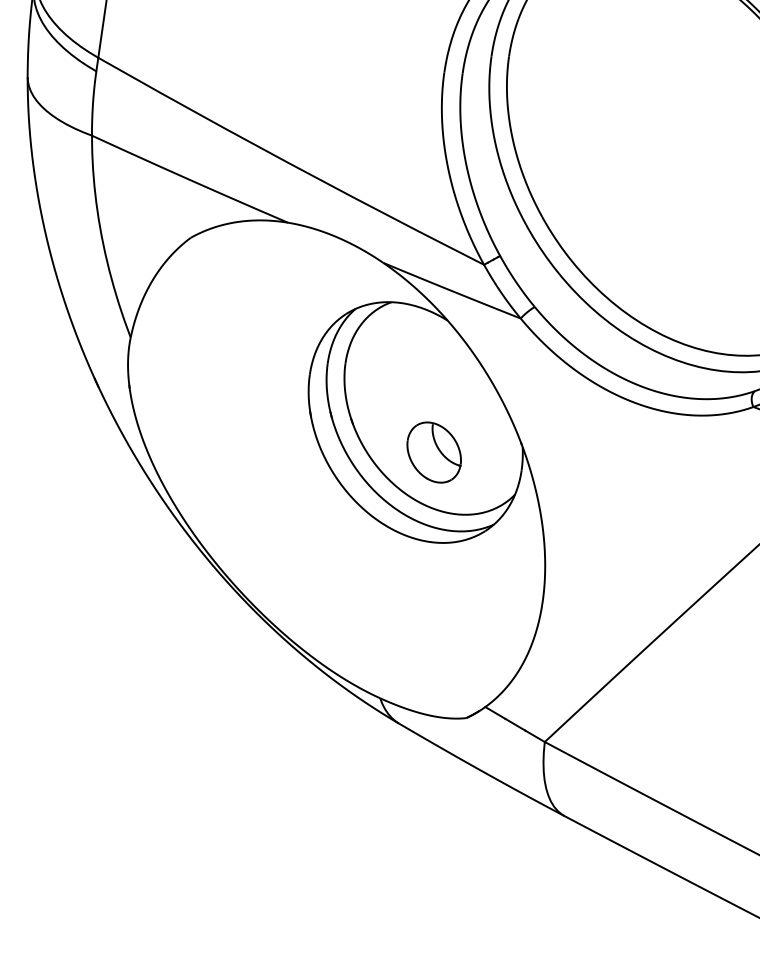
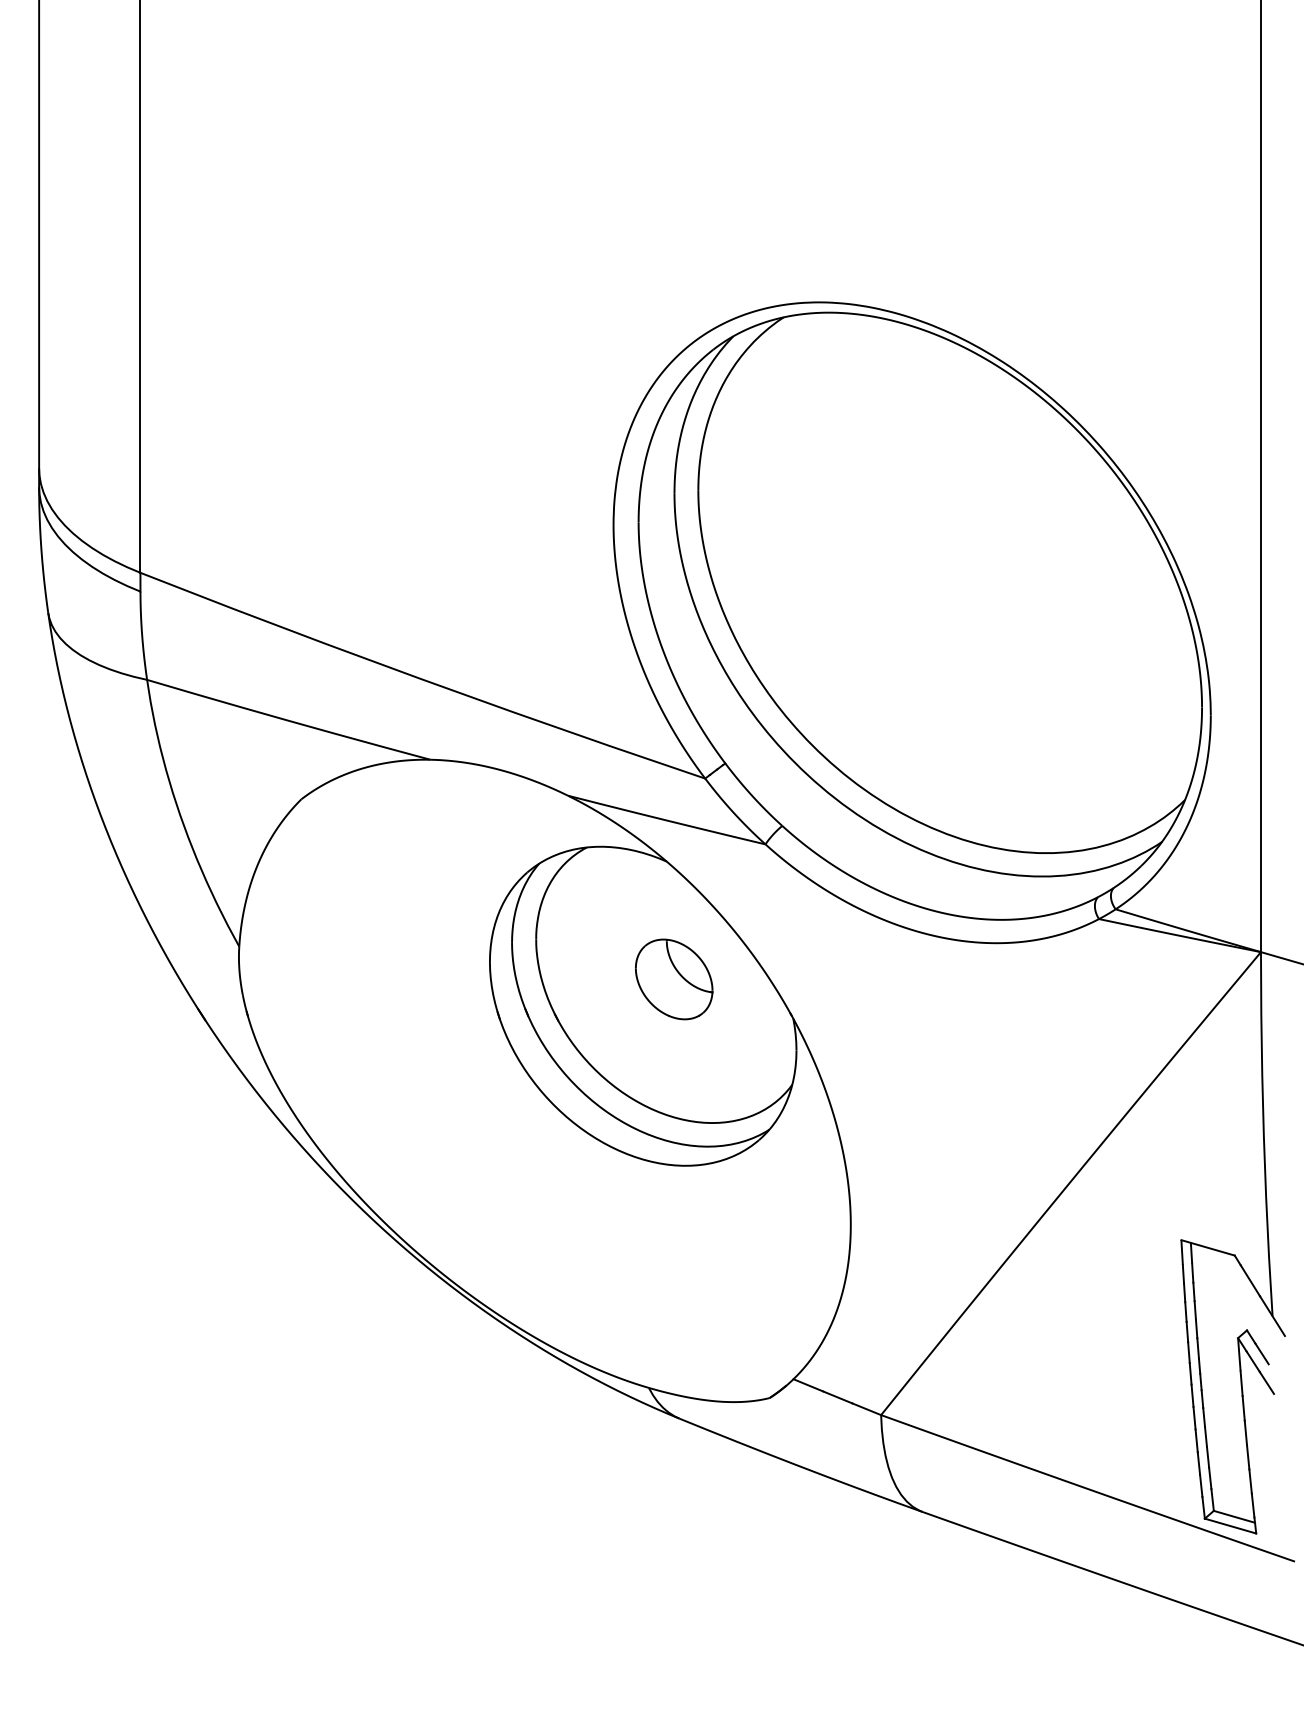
part: (434, 452) -> (674, 979), moved

